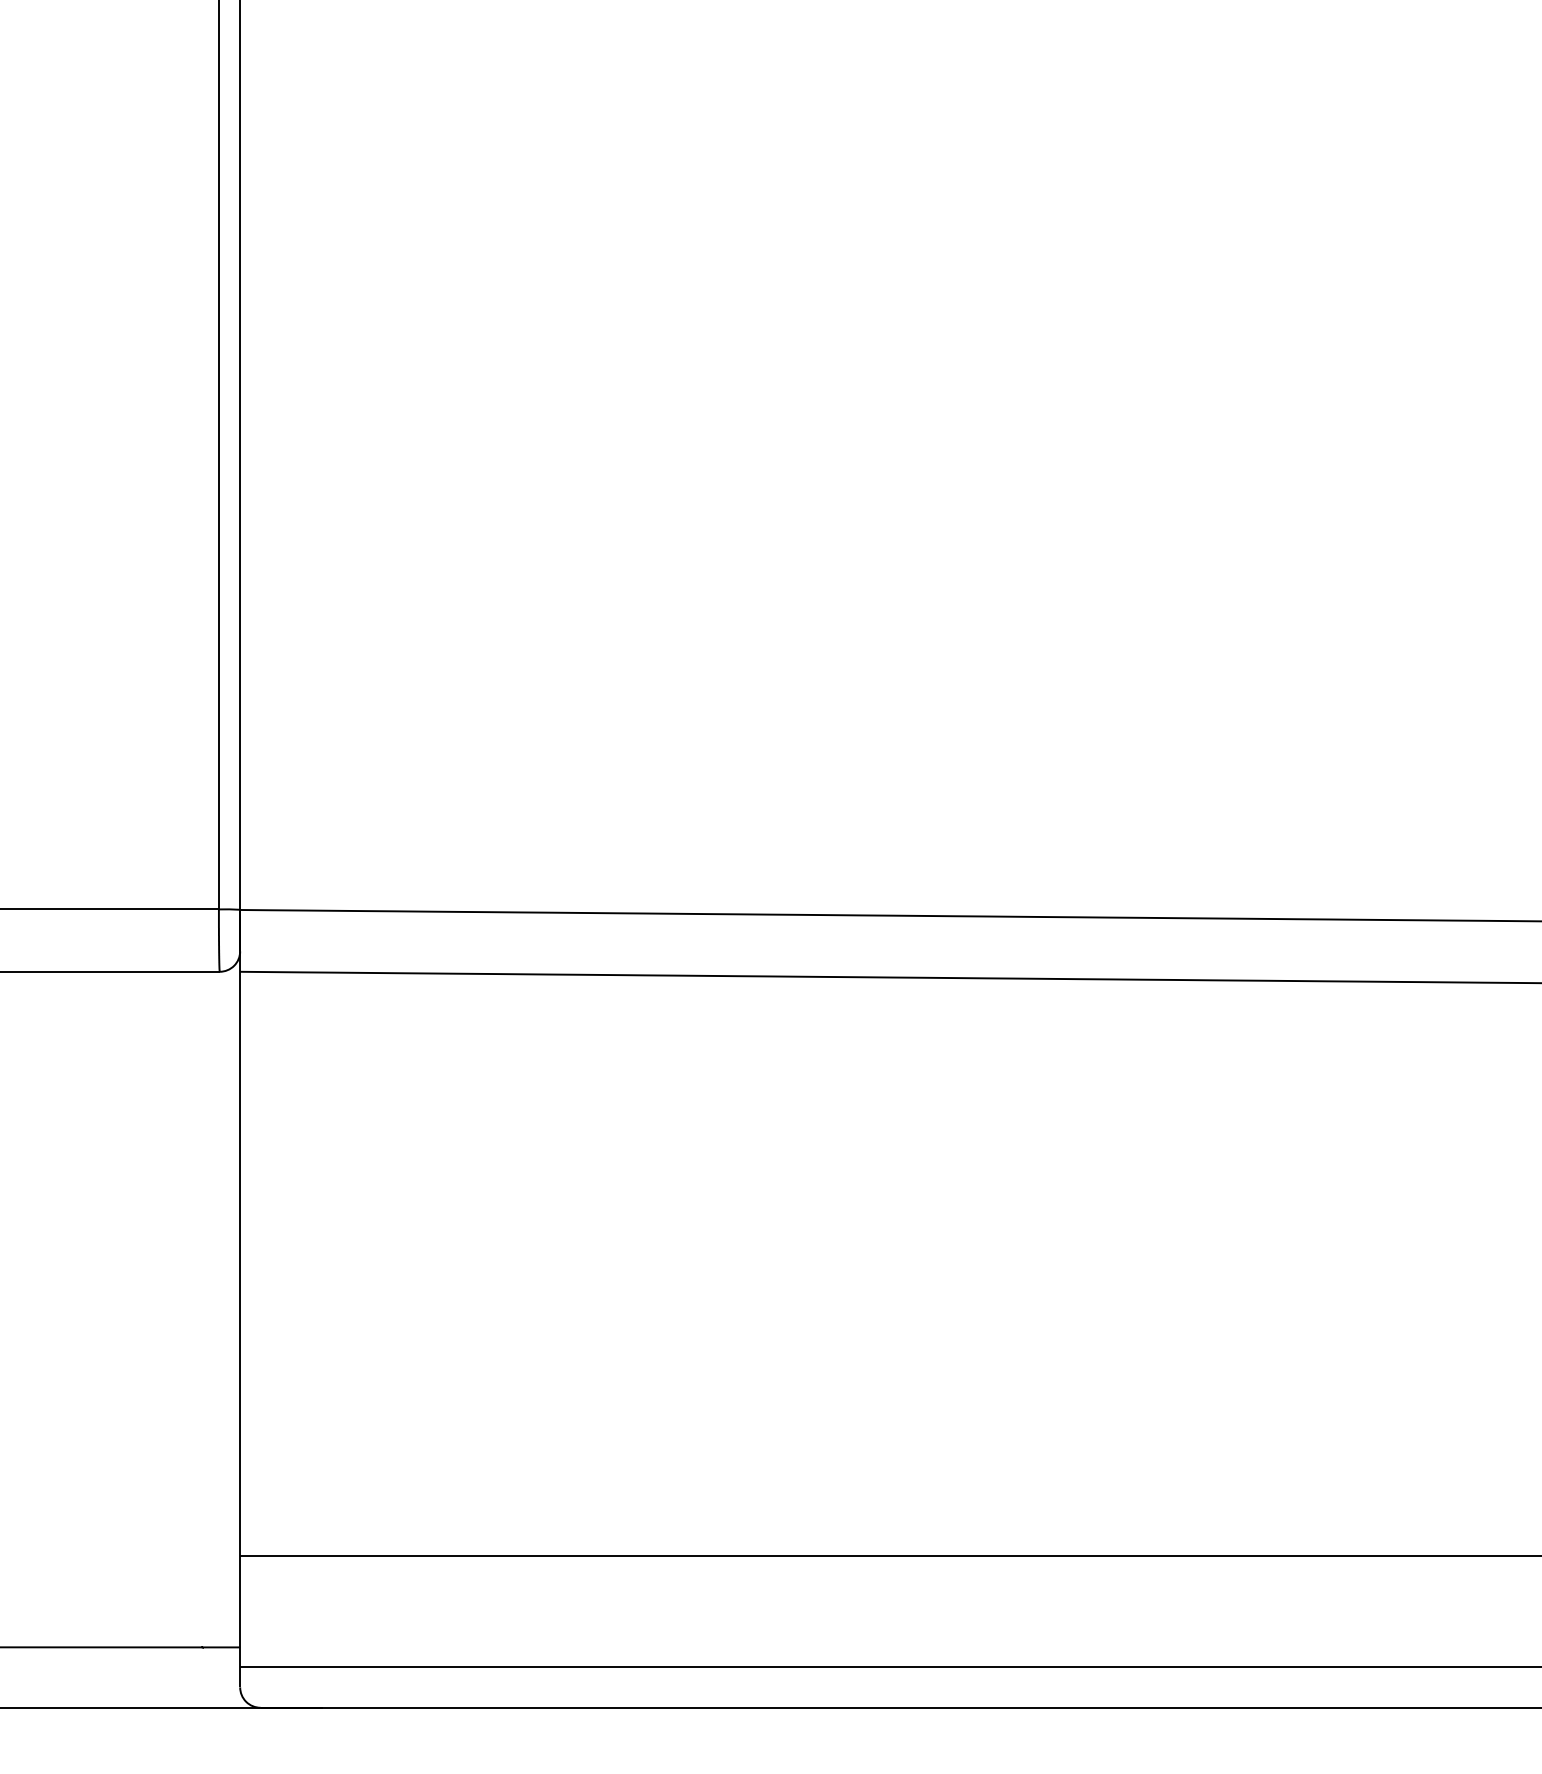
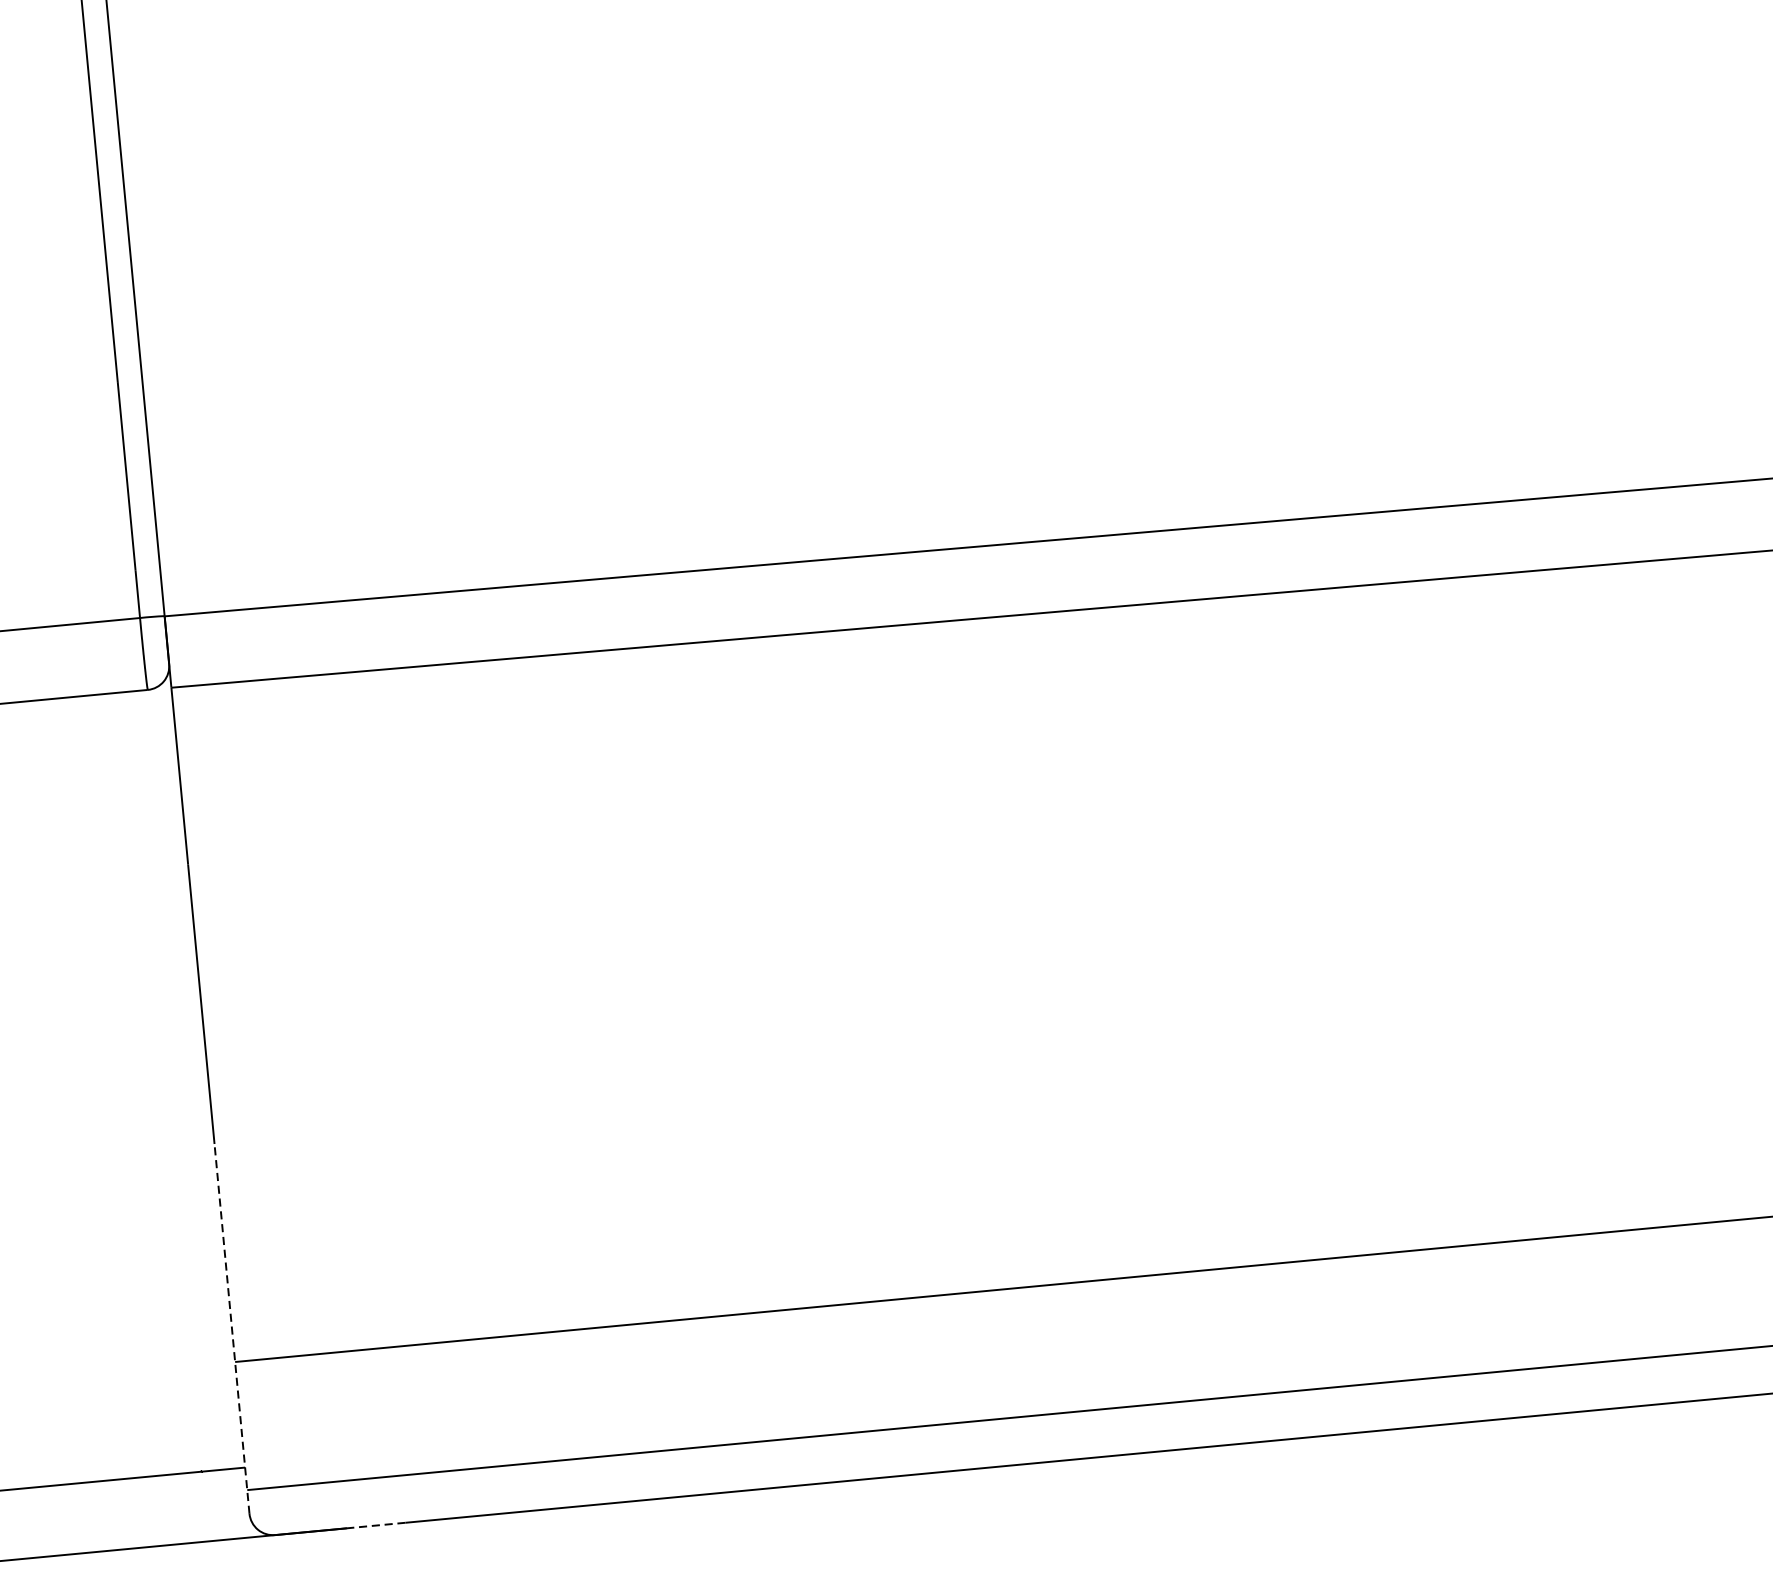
line: (240, 1526) -> (232, 1327), solid -> dashed
line: (347, 1707) -> (375, 1525), solid -> dashed

